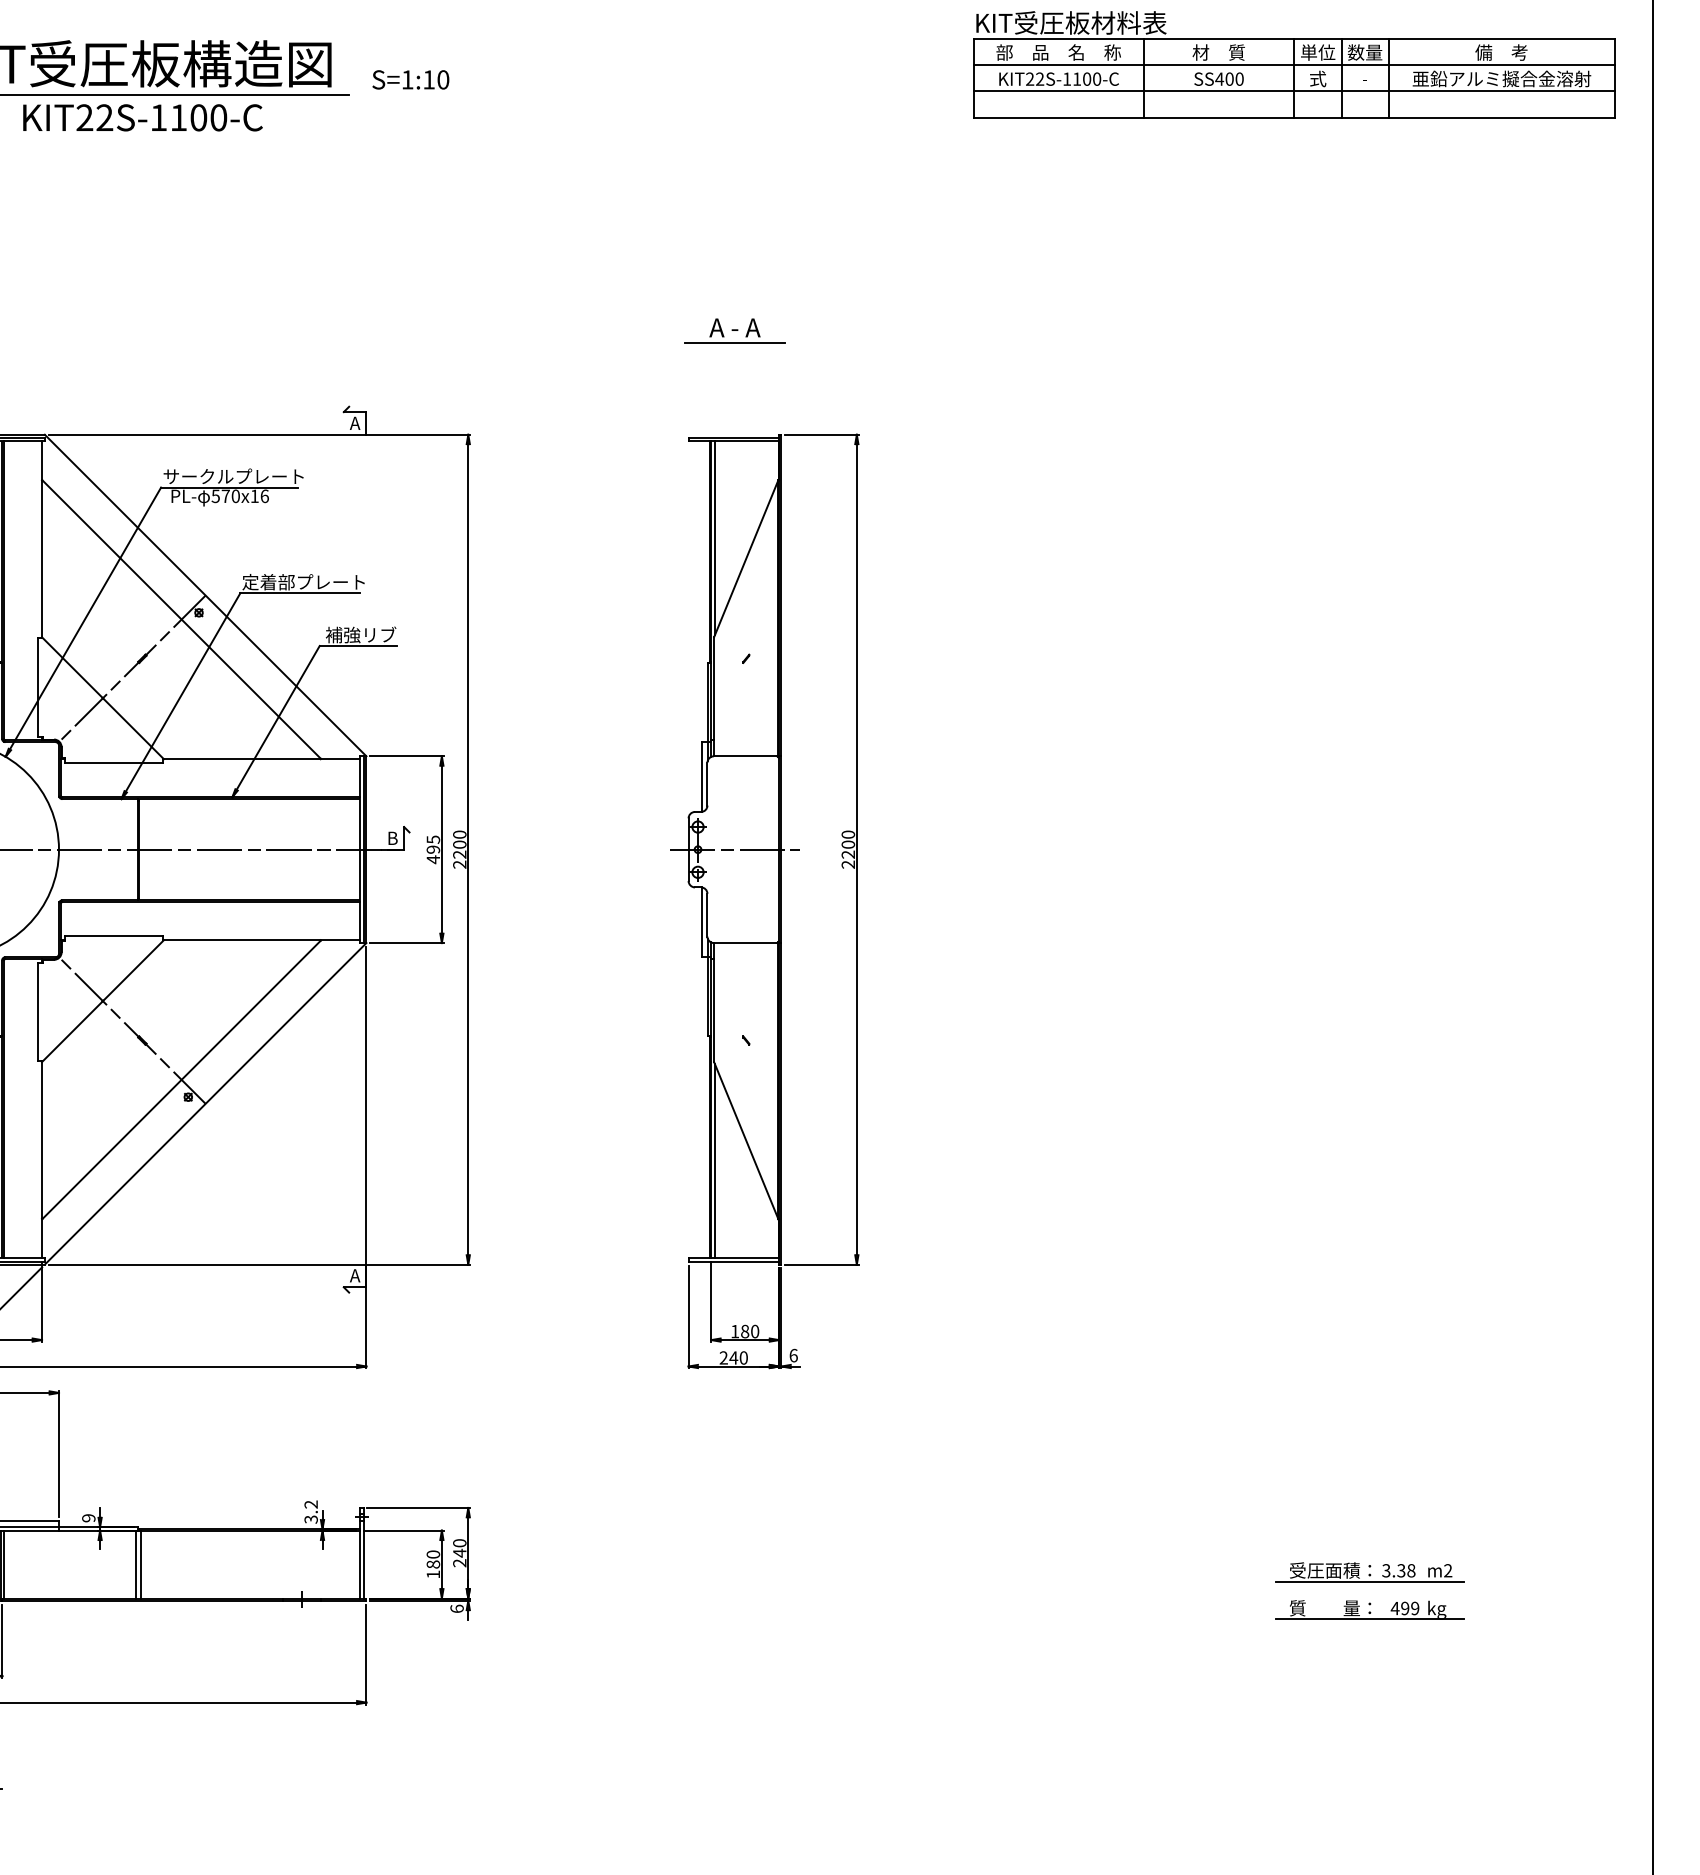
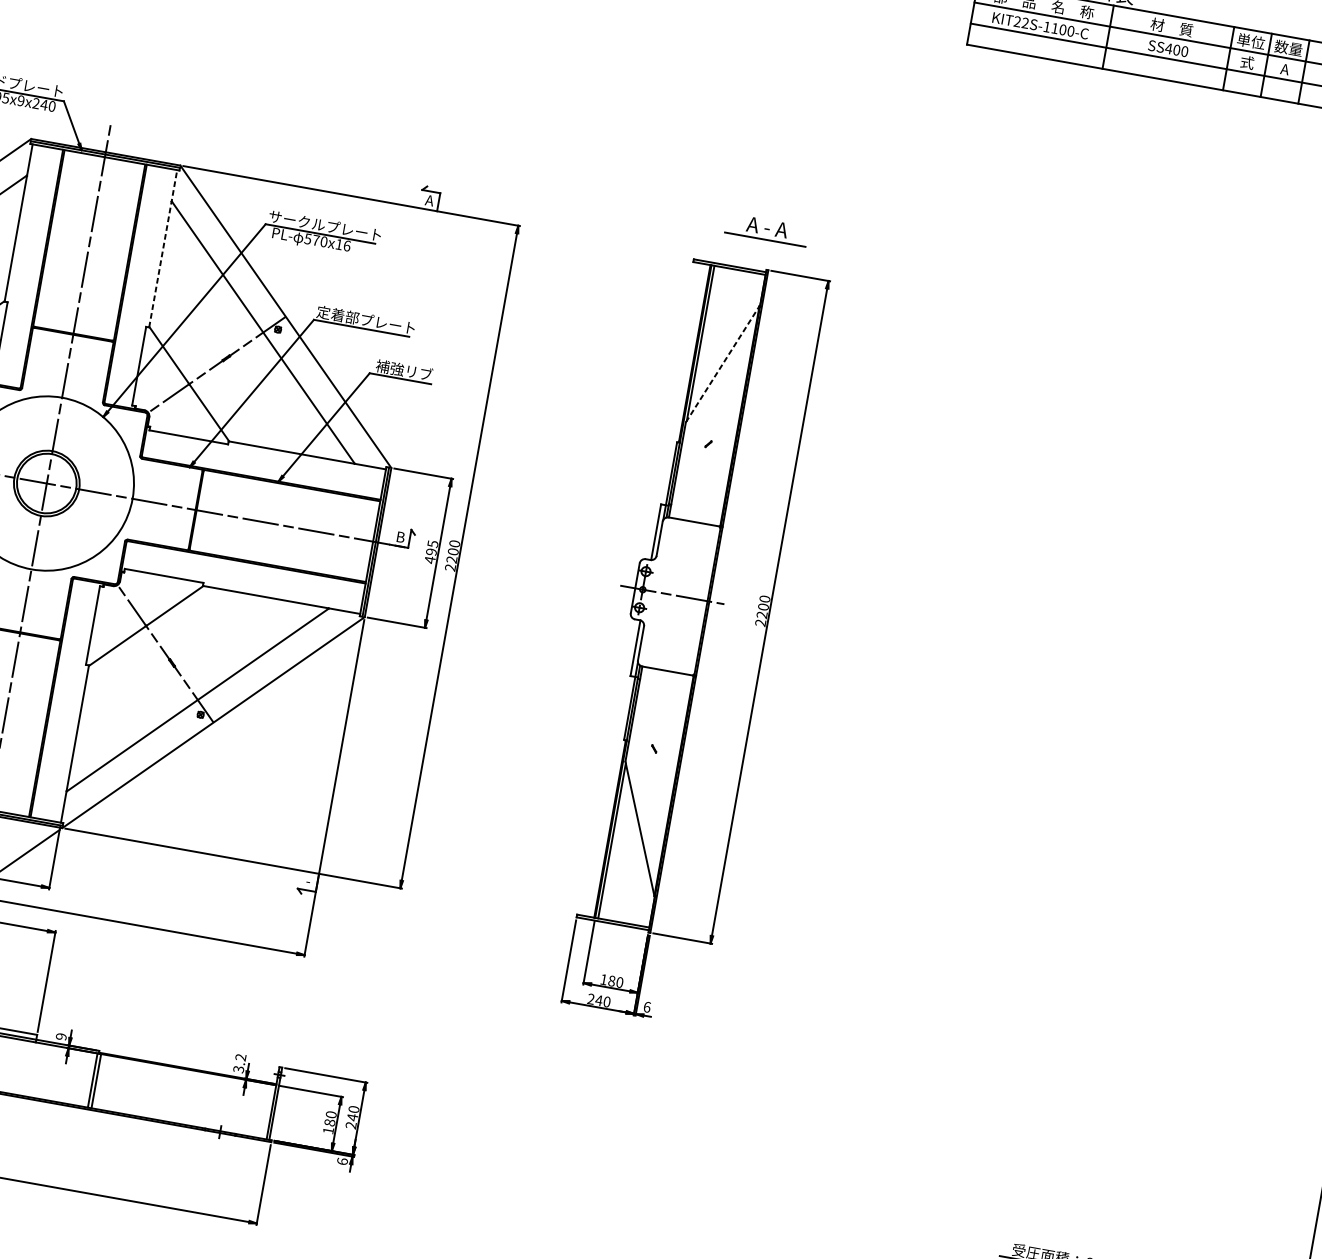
text: (1365, 78) -> (1285, 68), - -> A
part: (734, 330) -> (766, 229), moved
line: (42, 539) -> (163, 248), solid -> dashed
line: (746, 558) -> (722, 364), solid -> dashed
text: (355, 1275) -> (308, 880), A -> -

